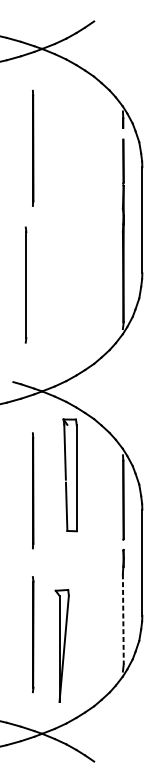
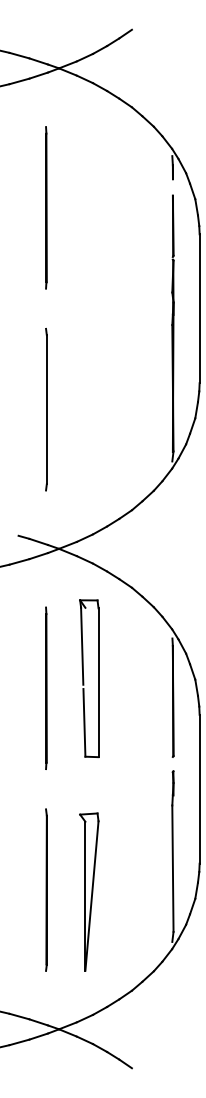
line: (26, 284) -> (46, 409), moved
part: (70, 475) -> (89, 678), moved
line: (123, 619) -> (172, 869), dashed -> solid
part: (62, 645) -> (89, 891), moved

